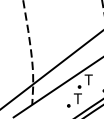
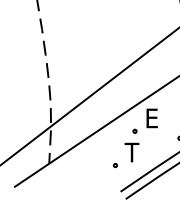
text: (88, 79) -> (151, 117), T -> E

